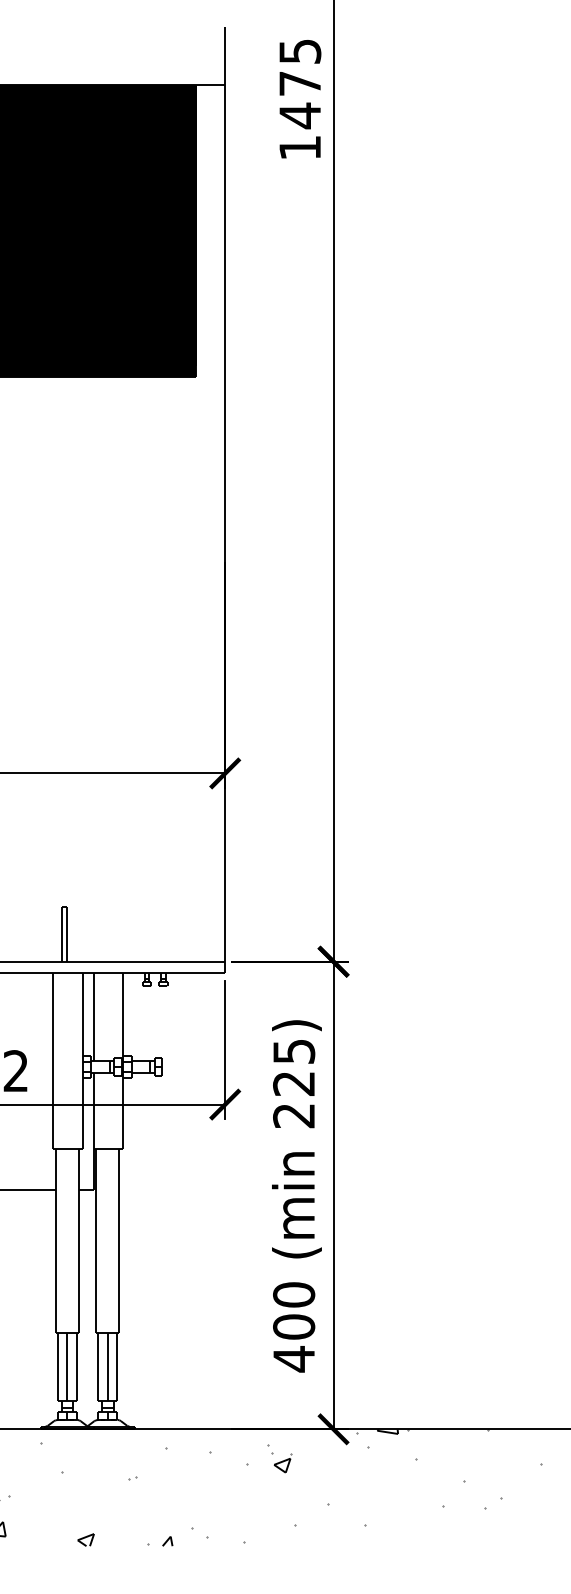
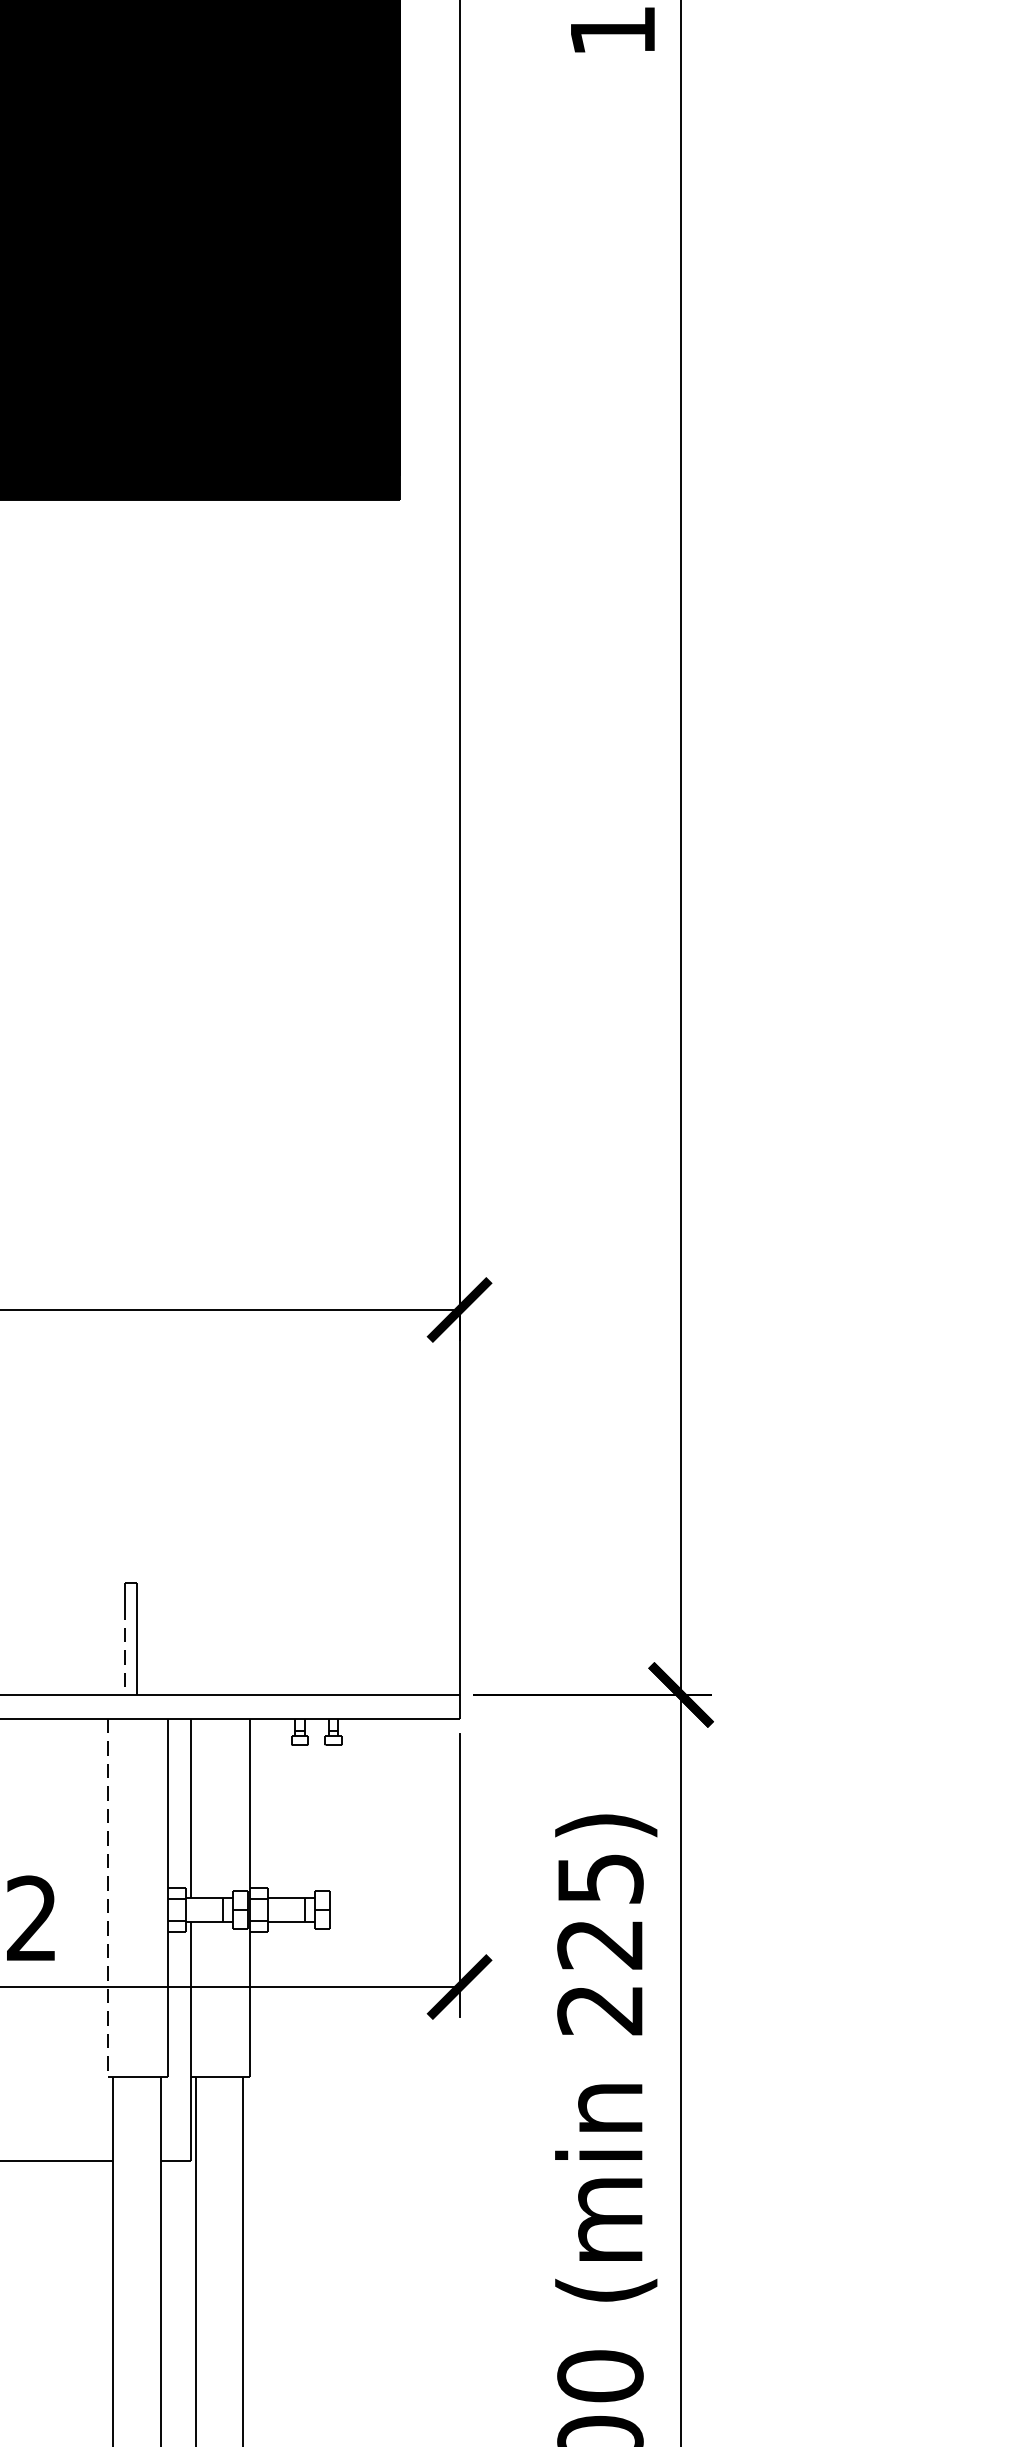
line: (61, 939) -> (124, 1649), solid -> dashed
line: (53, 1061) -> (108, 1898), solid -> dashed

